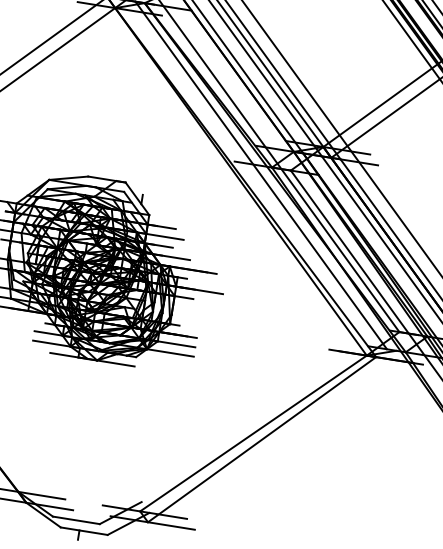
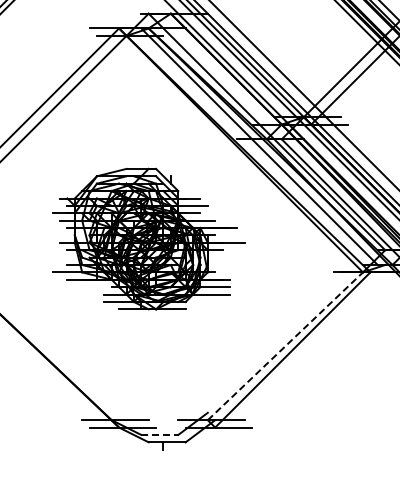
line: (253, 432) -> (285, 345), solid -> dashed
line: (77, 519) -> (160, 434), solid -> dashed

